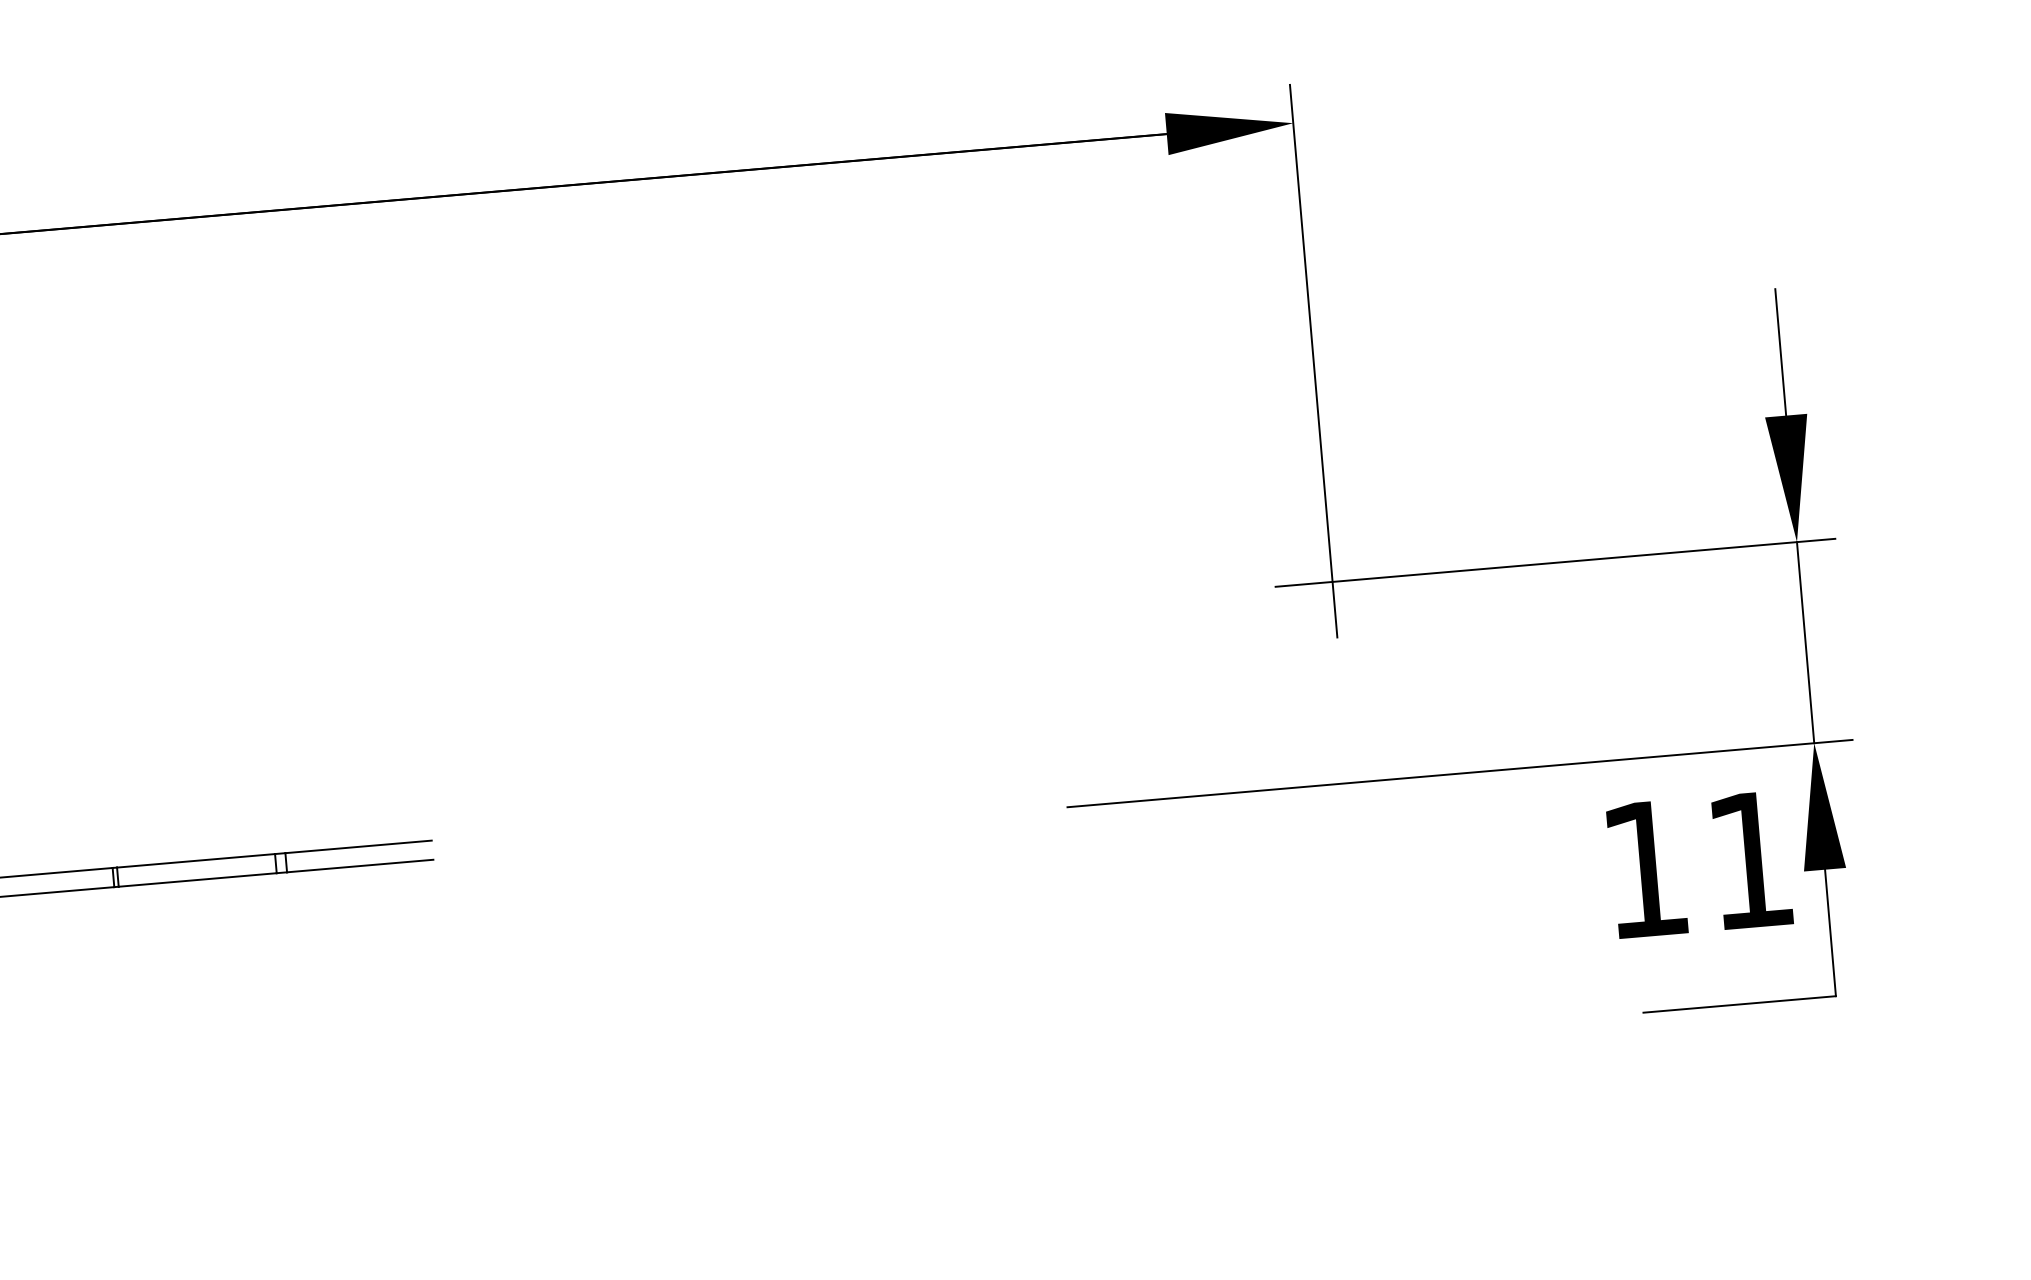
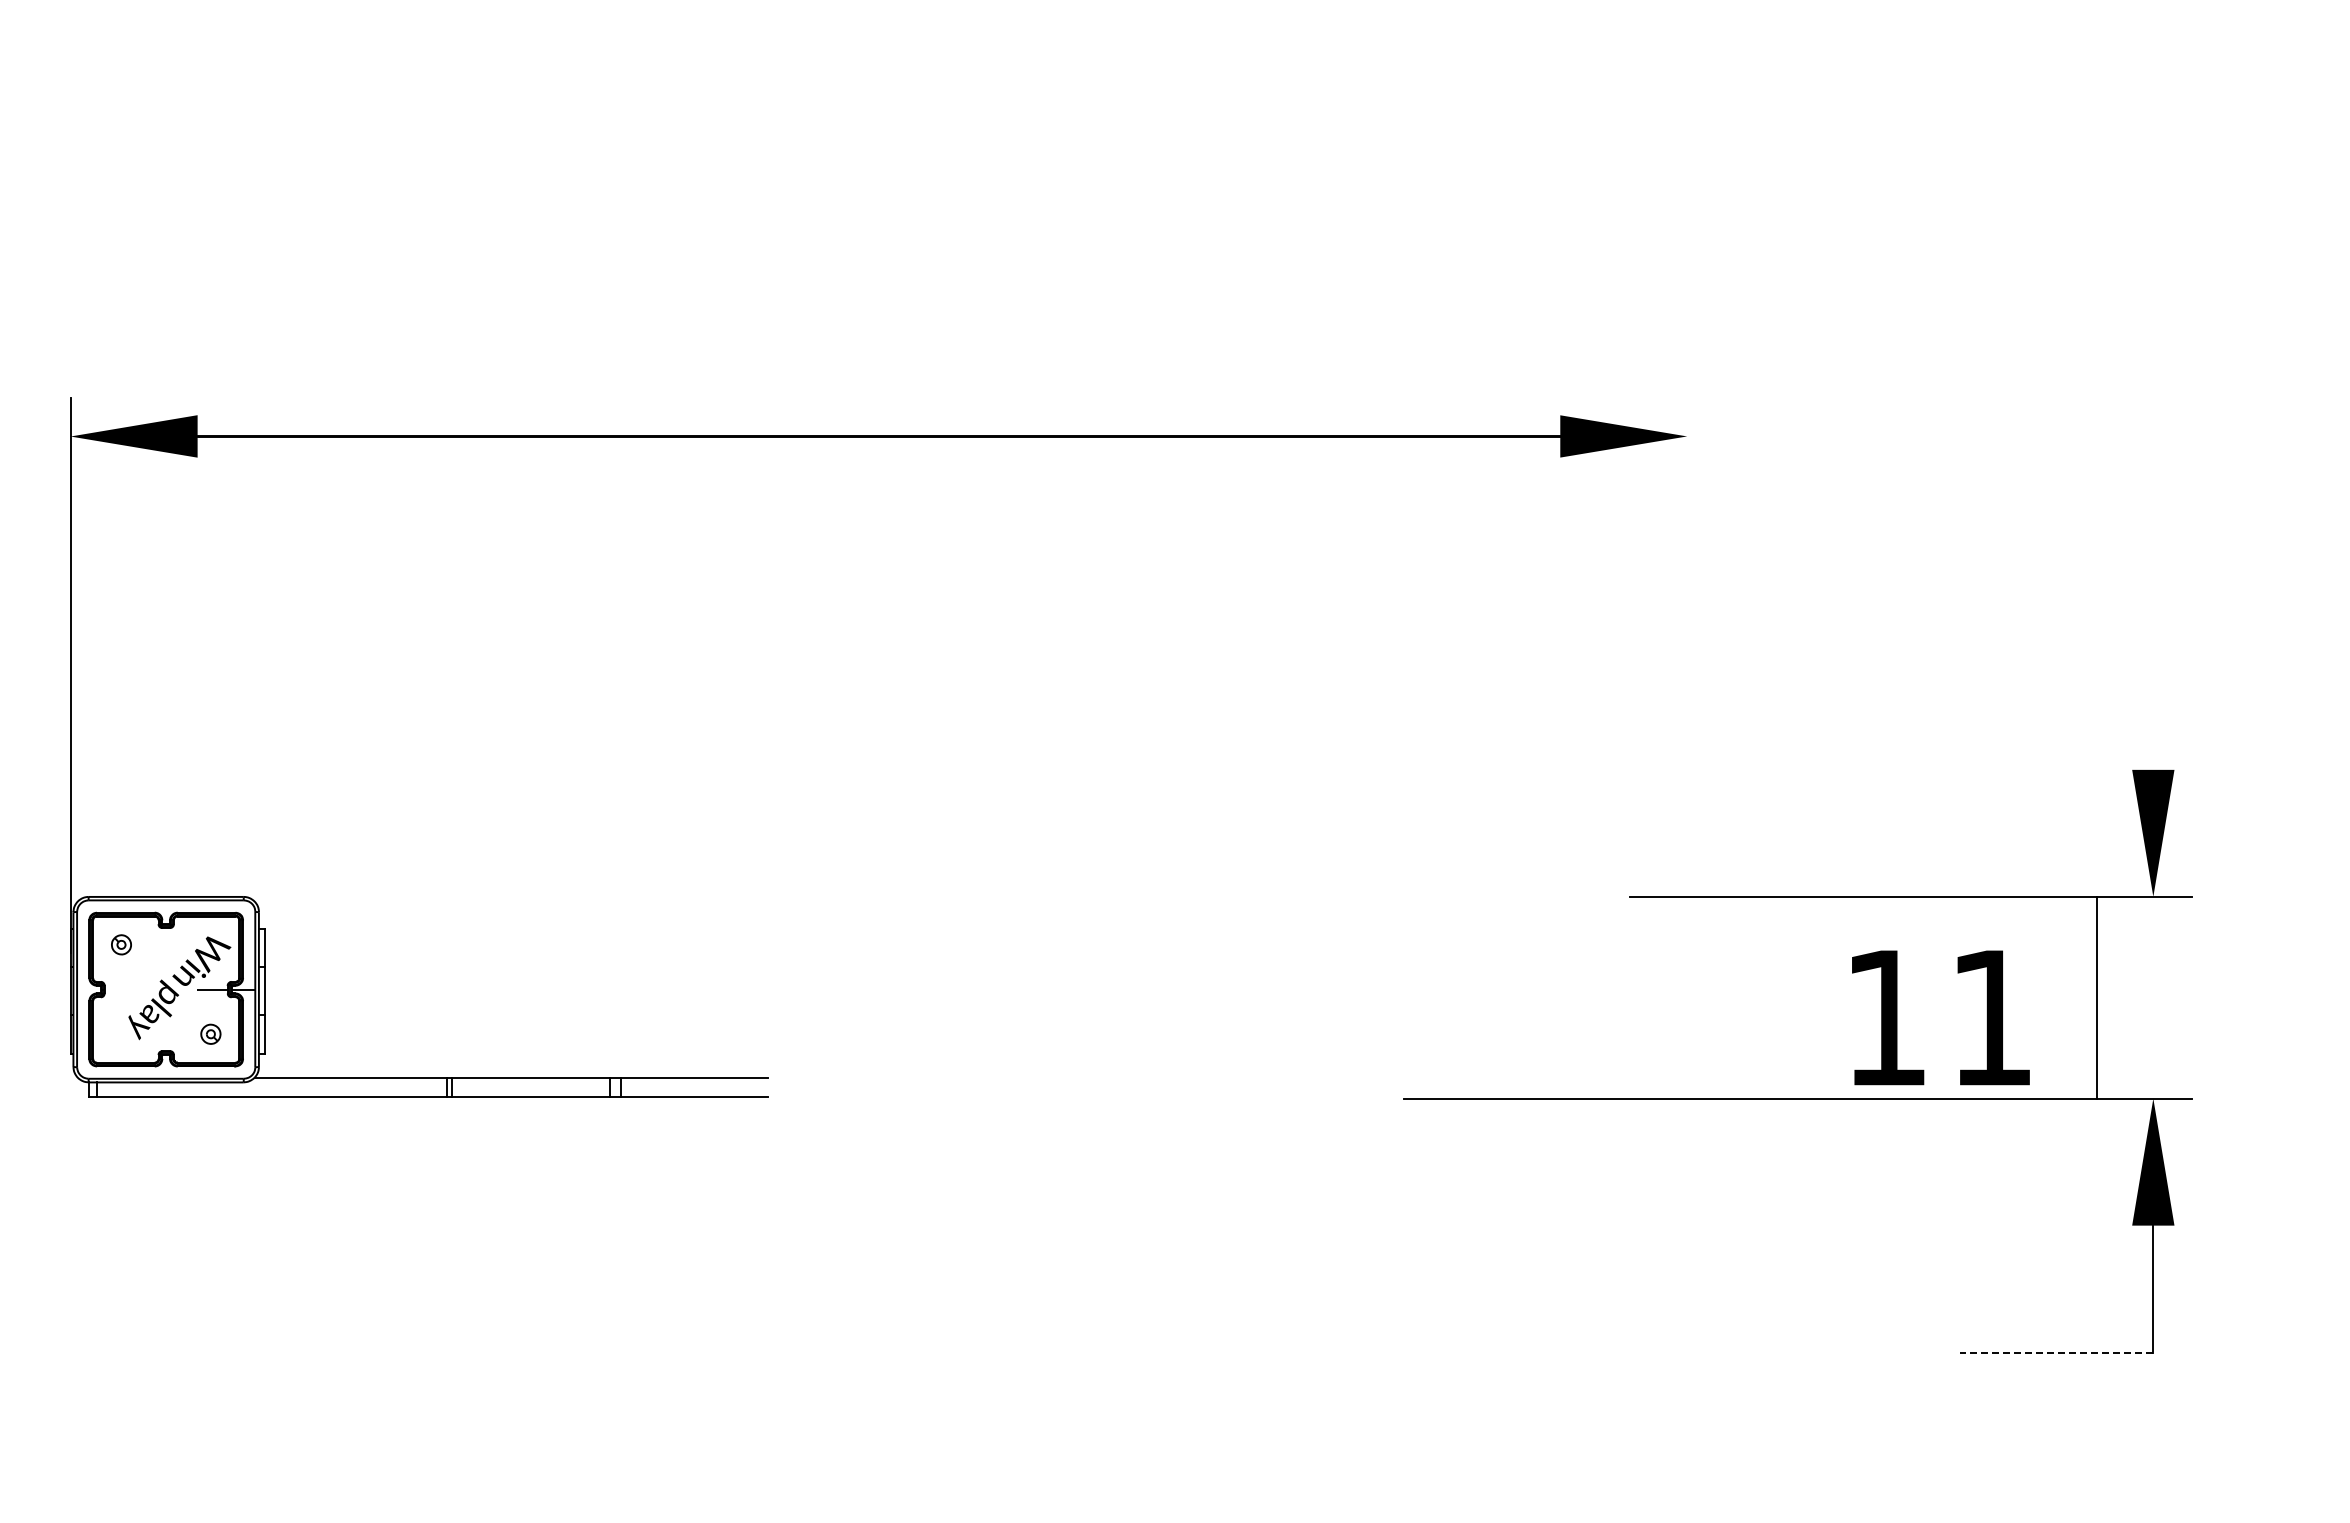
line: (1780, 351) -> (2153, 705), removed
line: (1313, 360) -> (1687, 674), removed
line: (1805, 642) -> (2097, 997), moved
text: (1699, 864) -> (1940, 1017), moved
line: (1739, 1004) -> (2056, 1352), solid -> dashed

